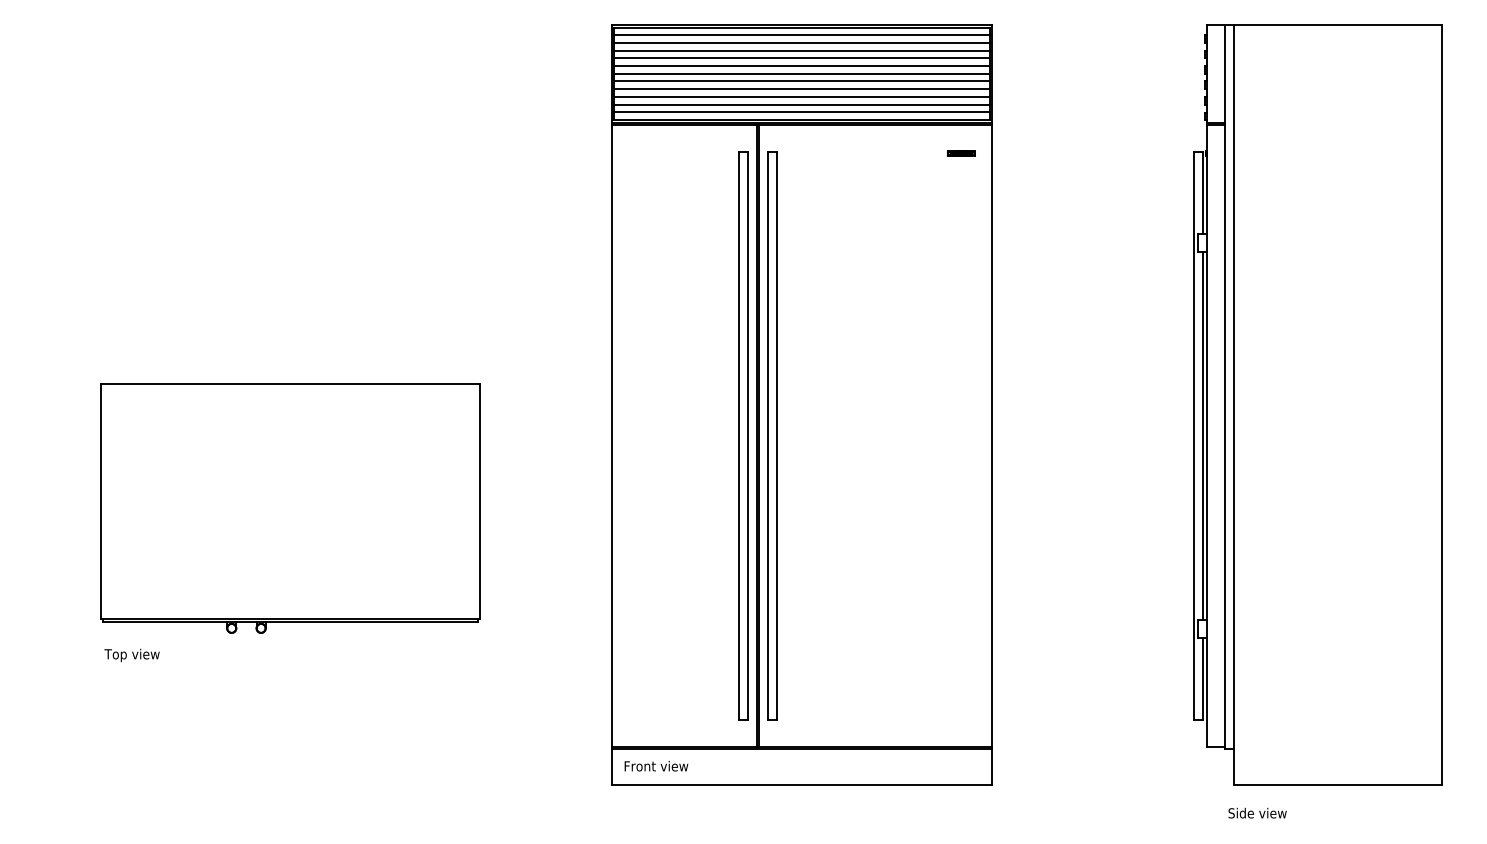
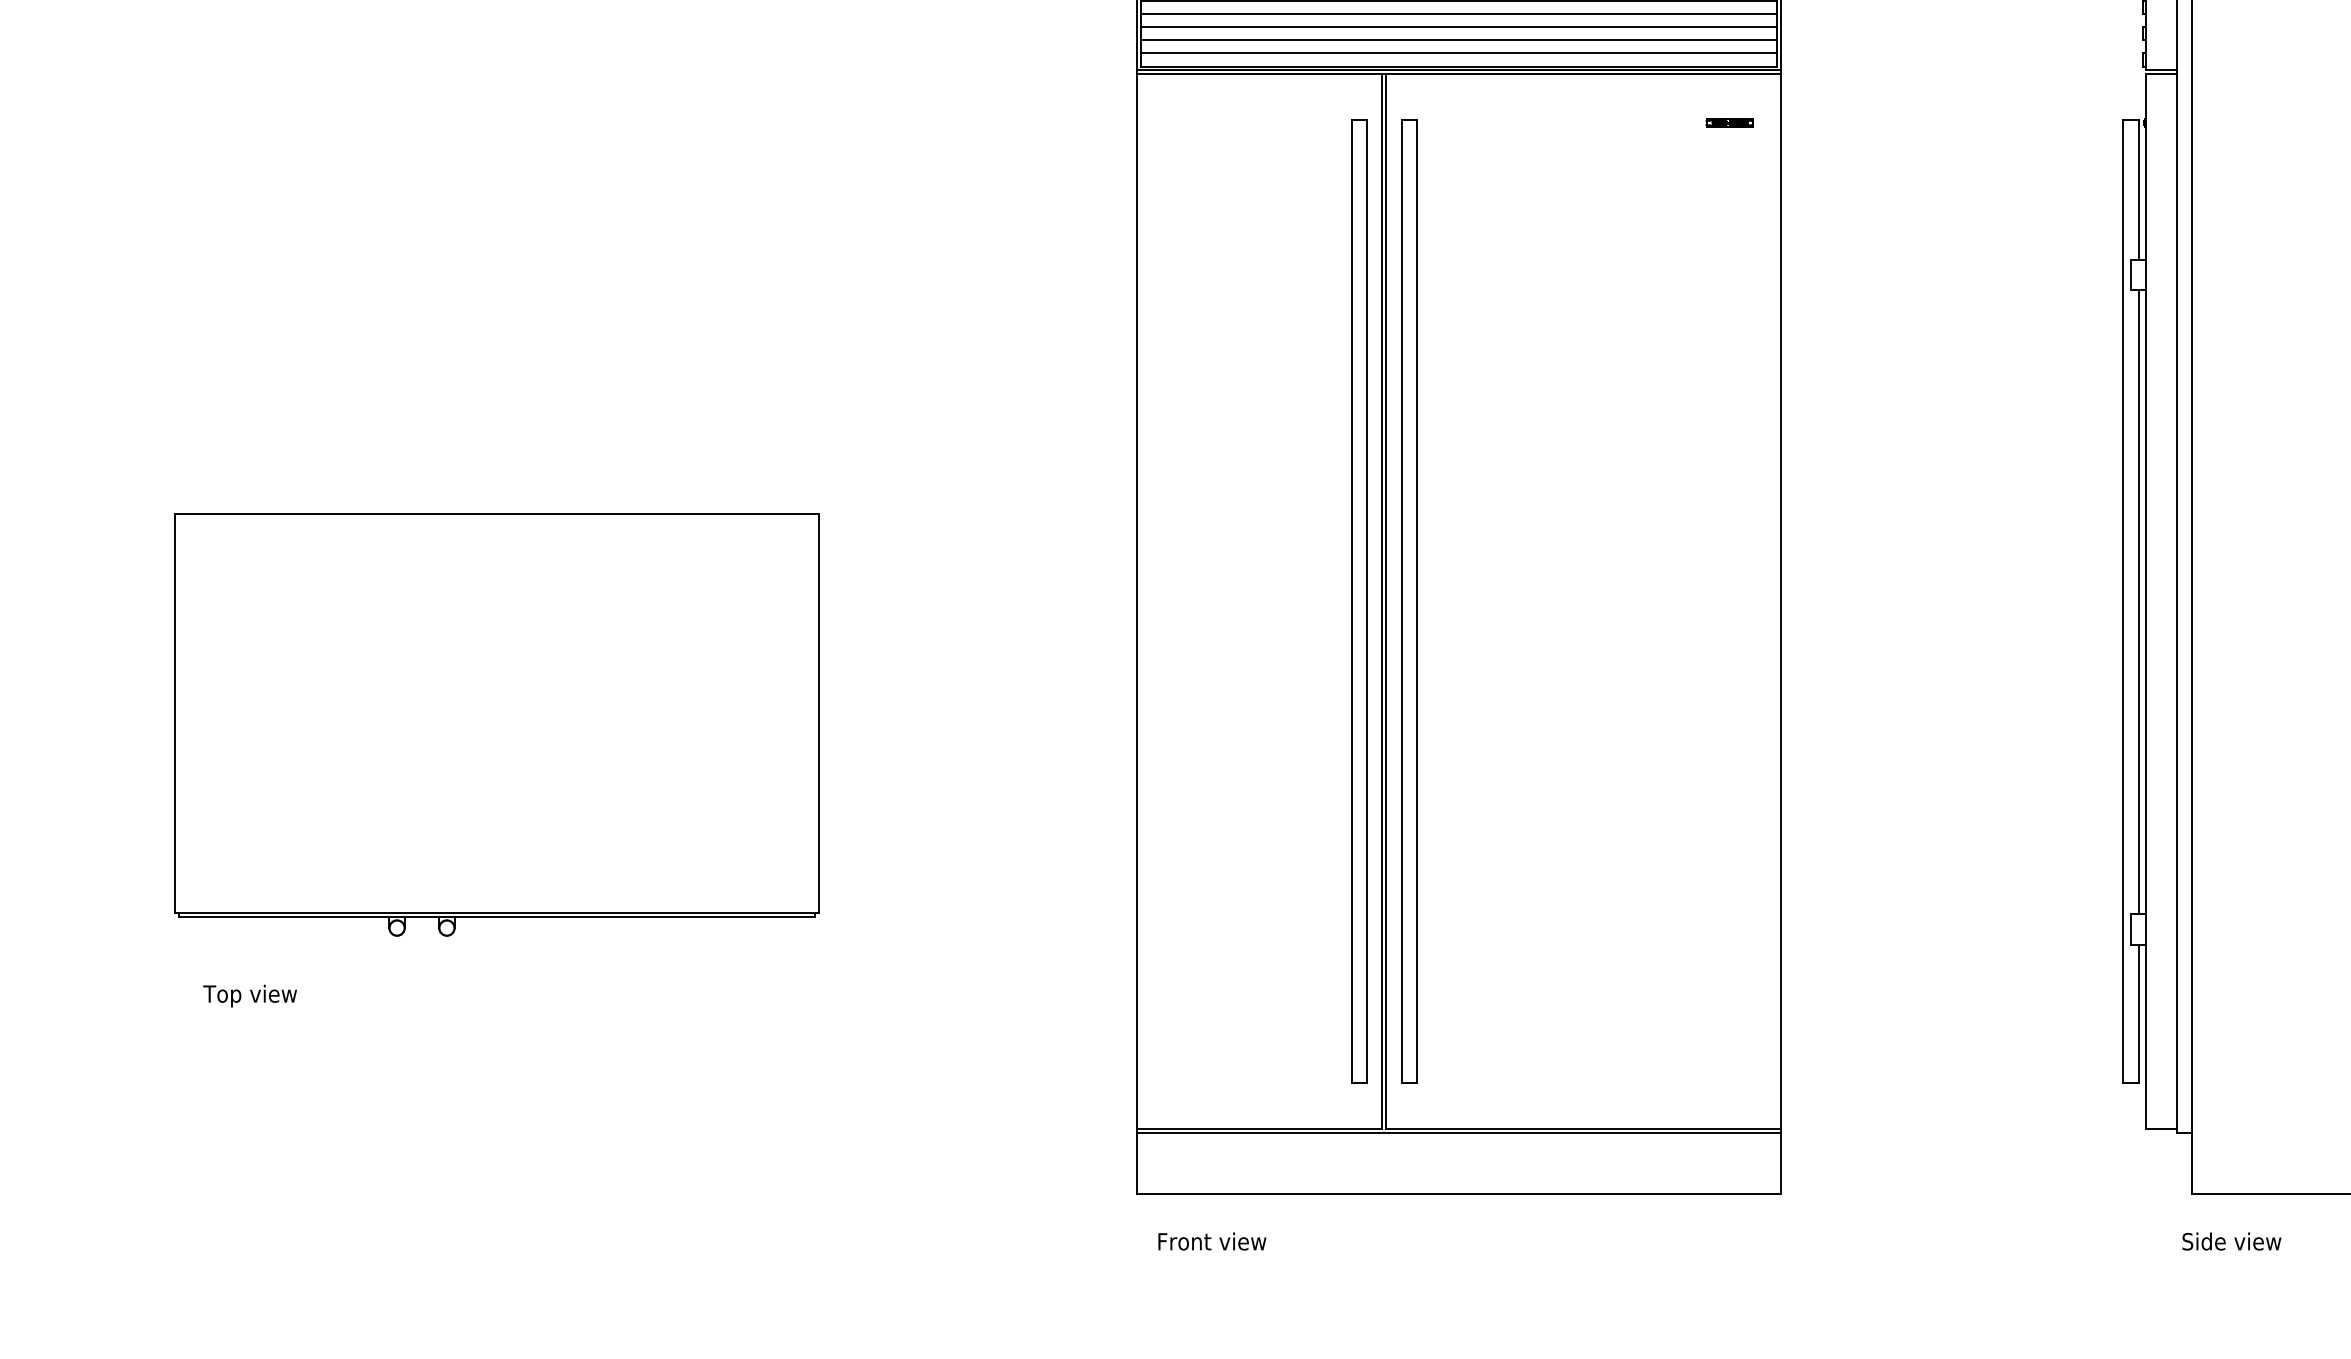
part: (290, 508) -> (496, 724), moved
text: (131, 655) -> (249, 996), moved
text: (656, 765) -> (1212, 1240), moved

